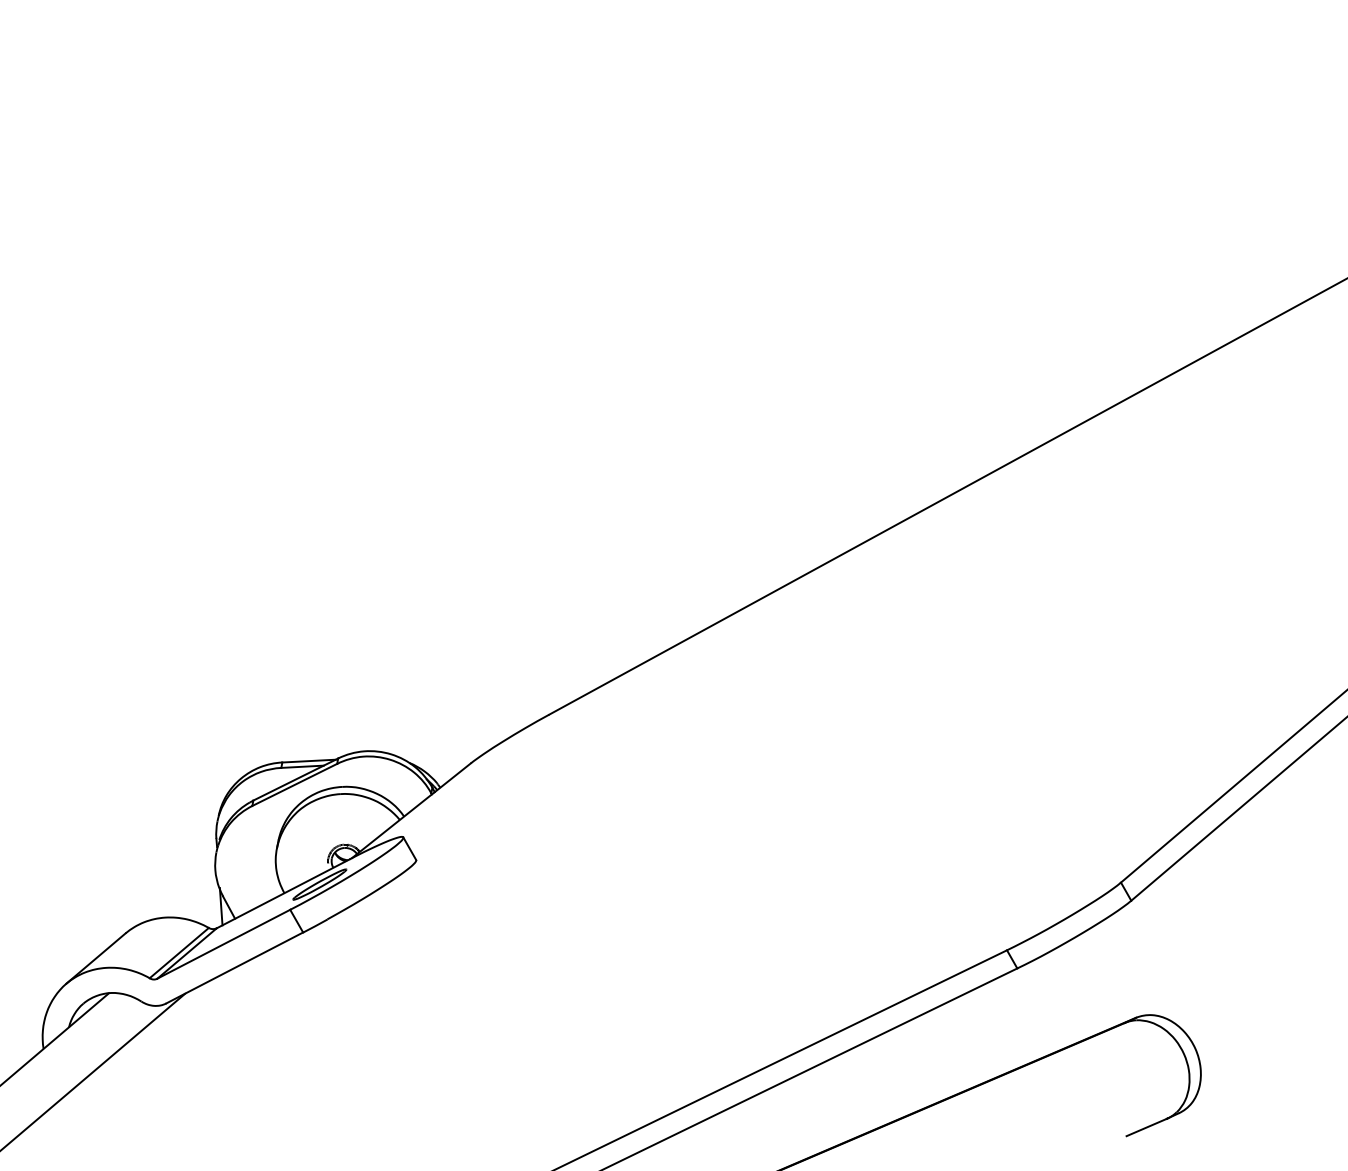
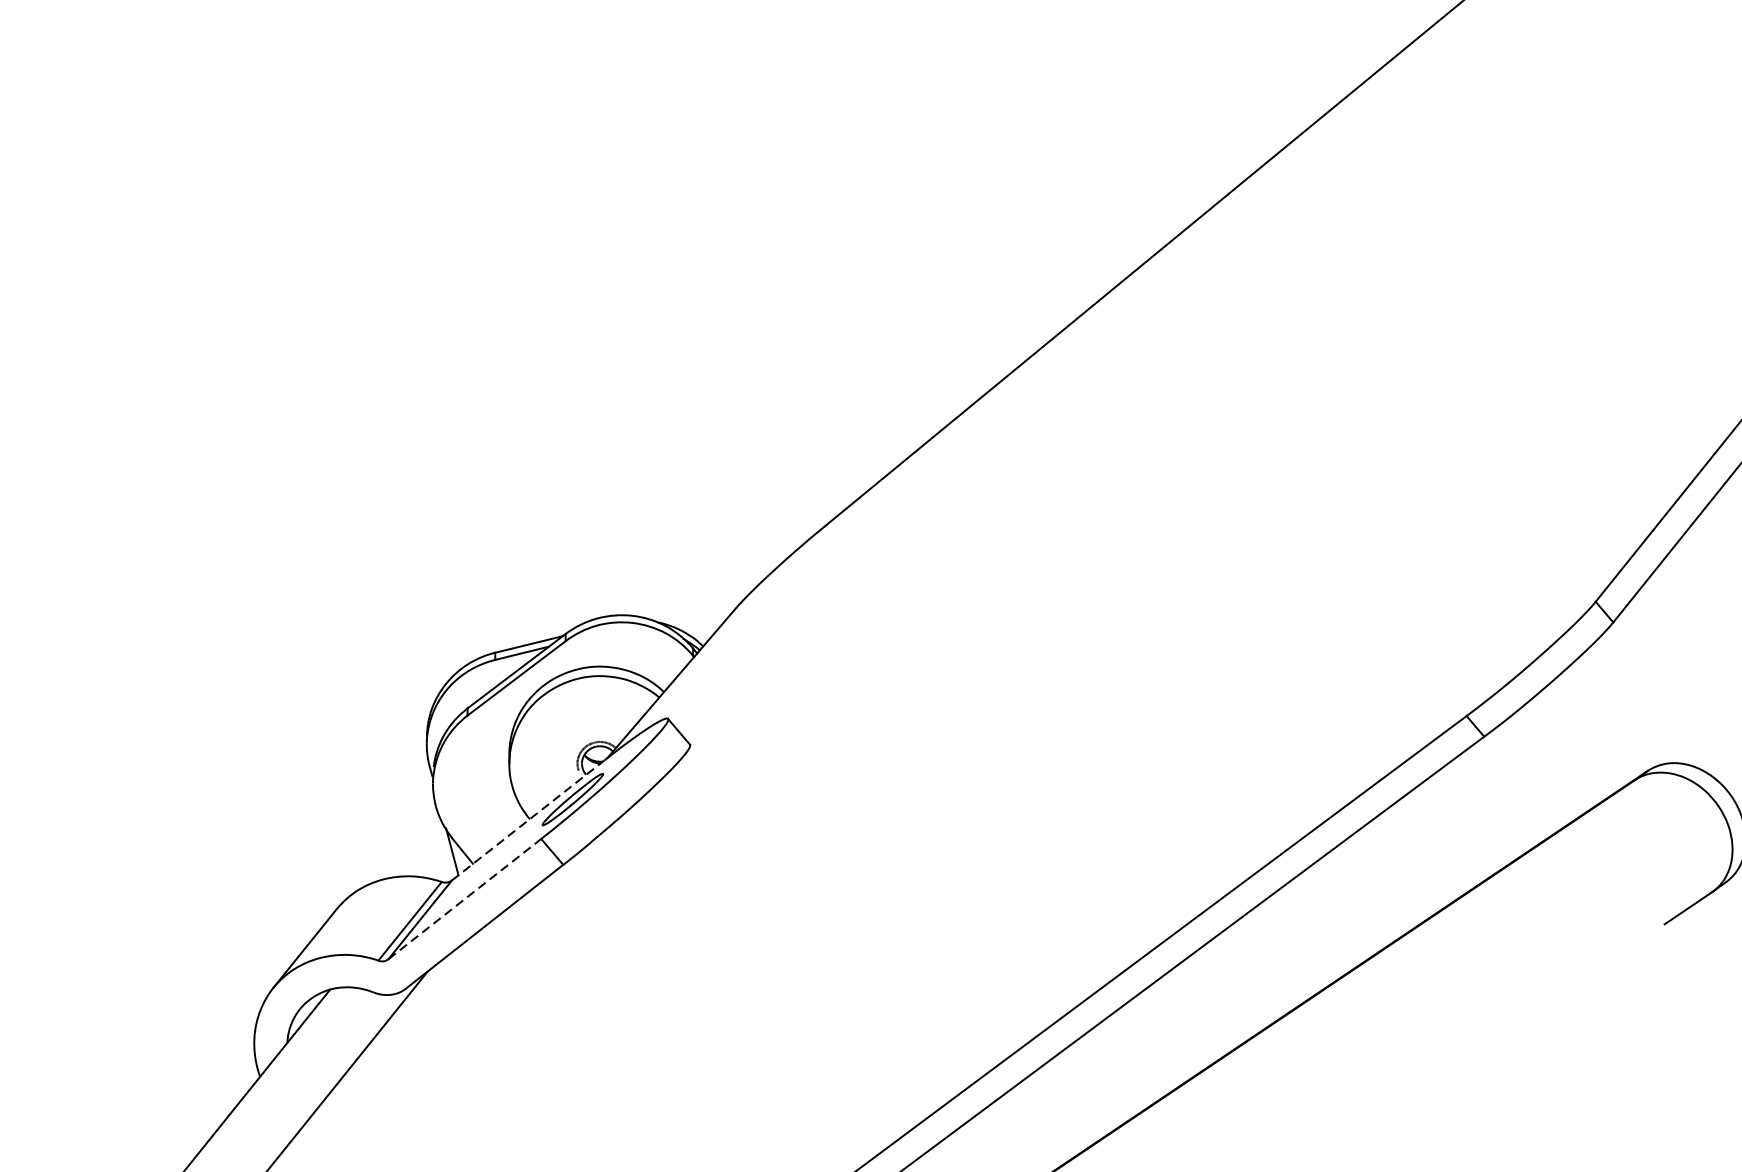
line: (283, 893) -> (528, 819), solid -> dashed
line: (223, 944) -> (464, 899), solid -> dashed

